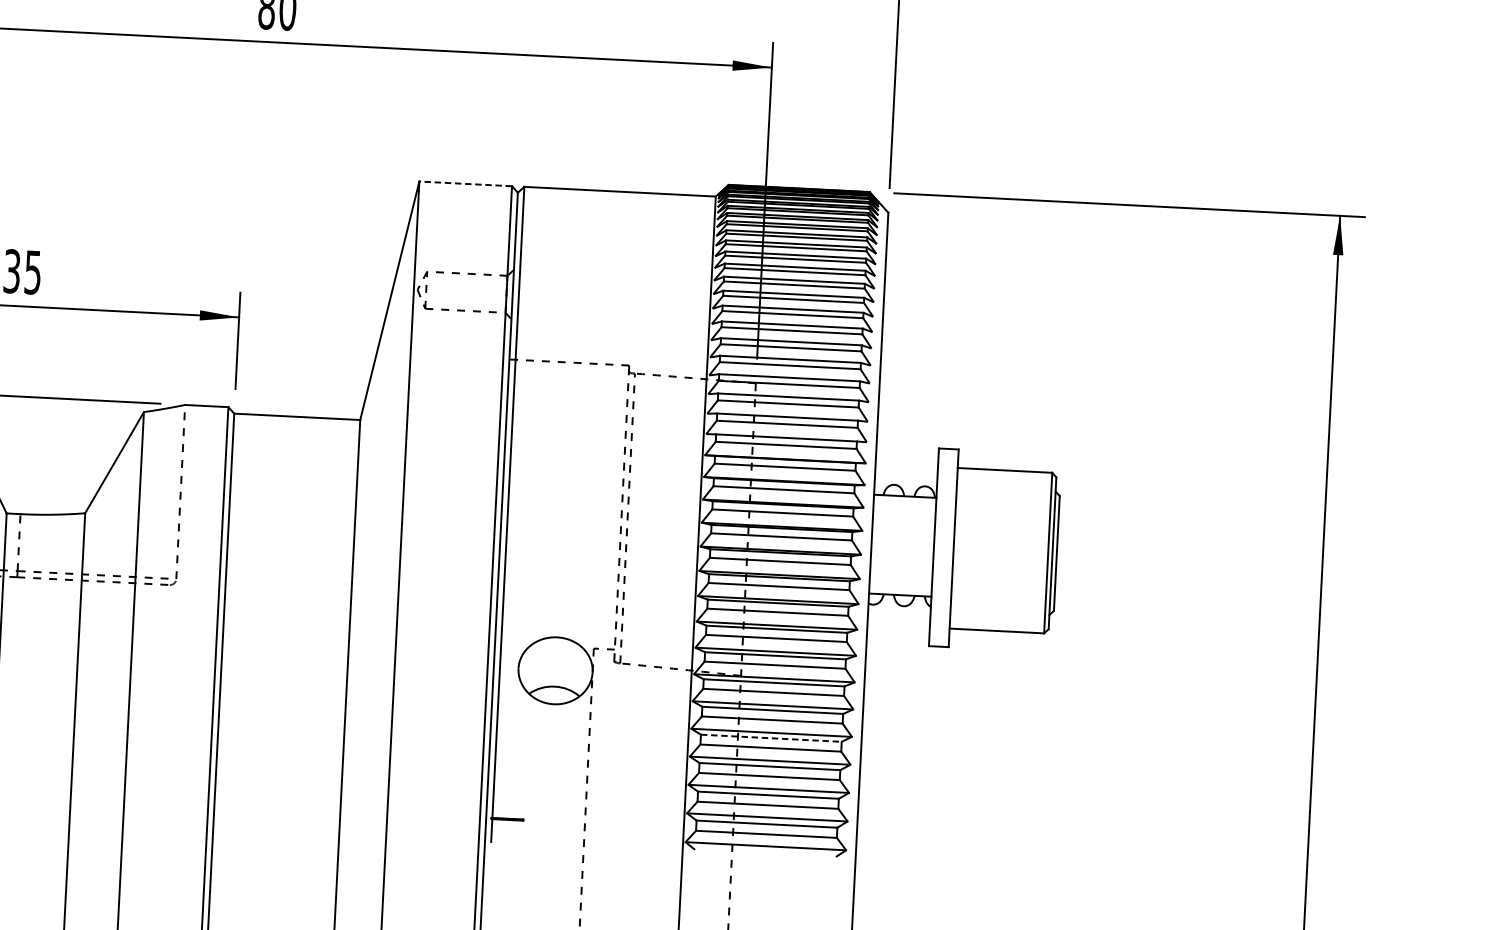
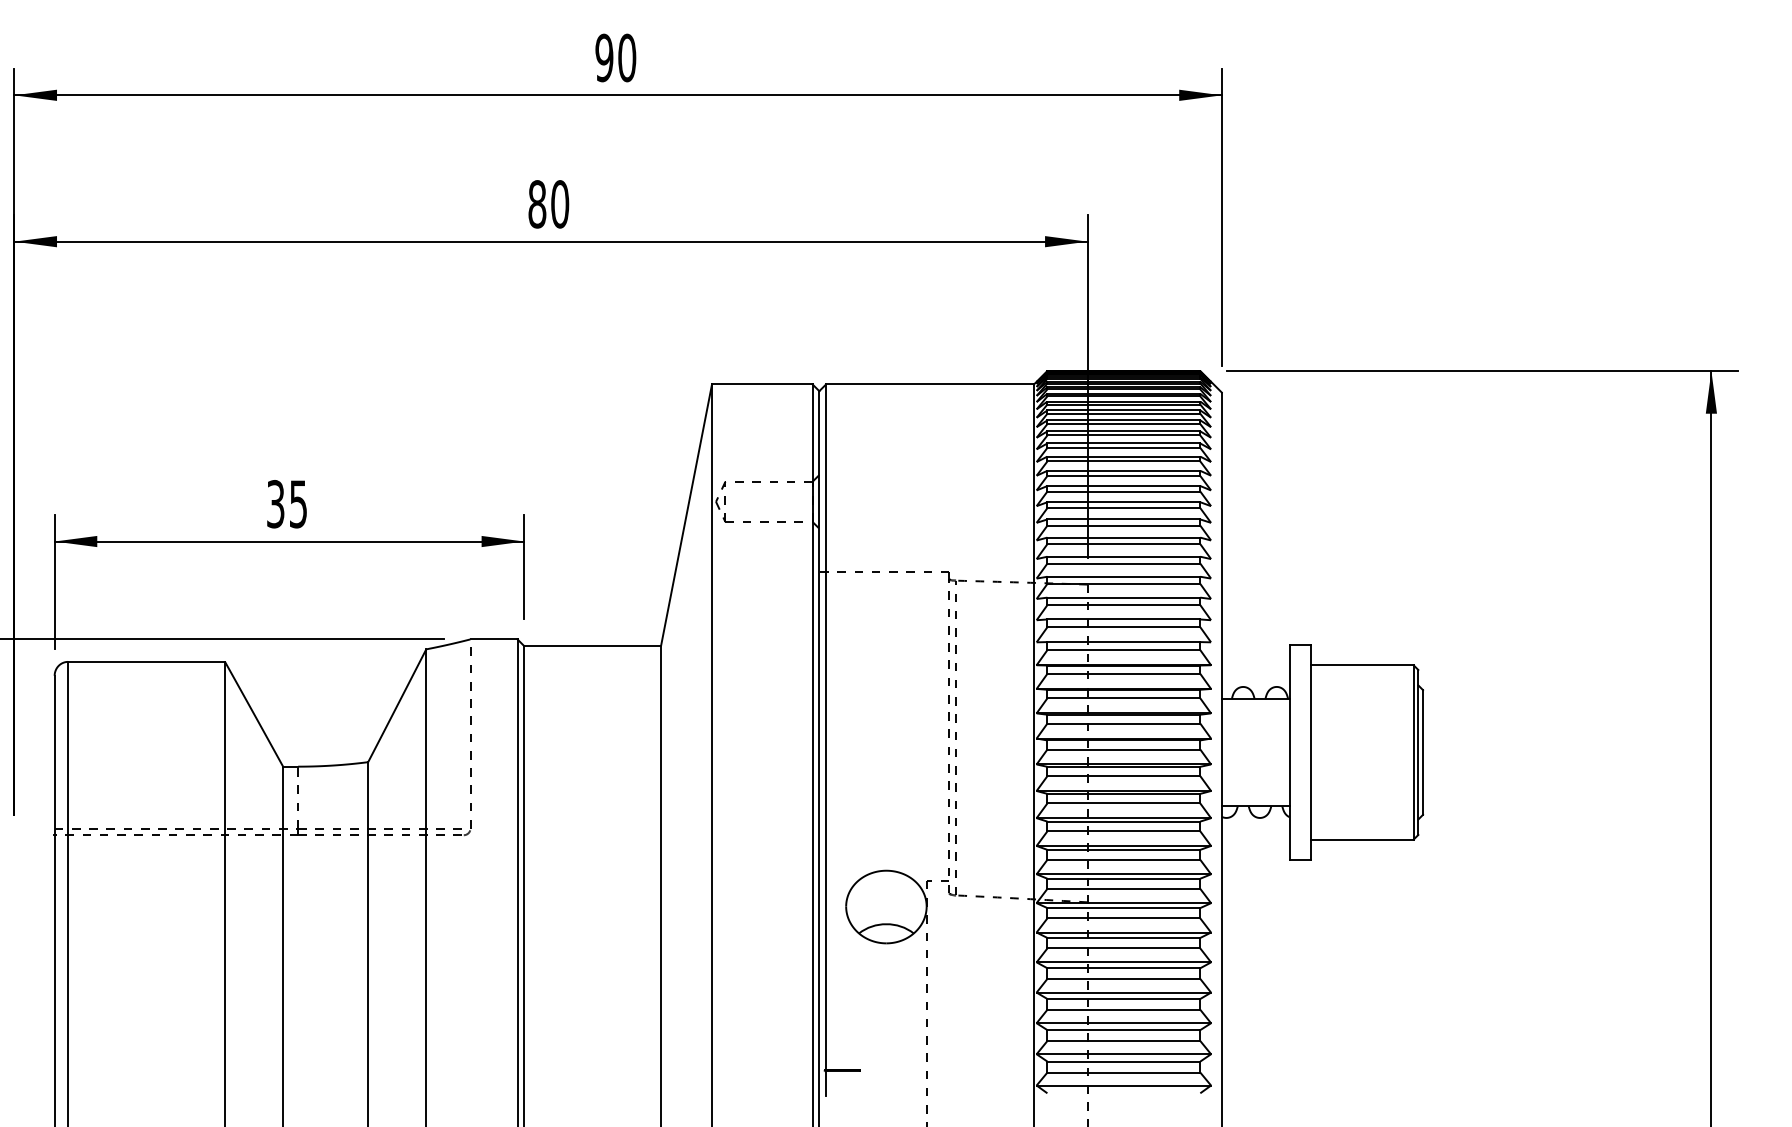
line: (464, 183) -> (761, 384), dashed -> solid
line: (771, 738) -> (1124, 968), dashed -> solid

